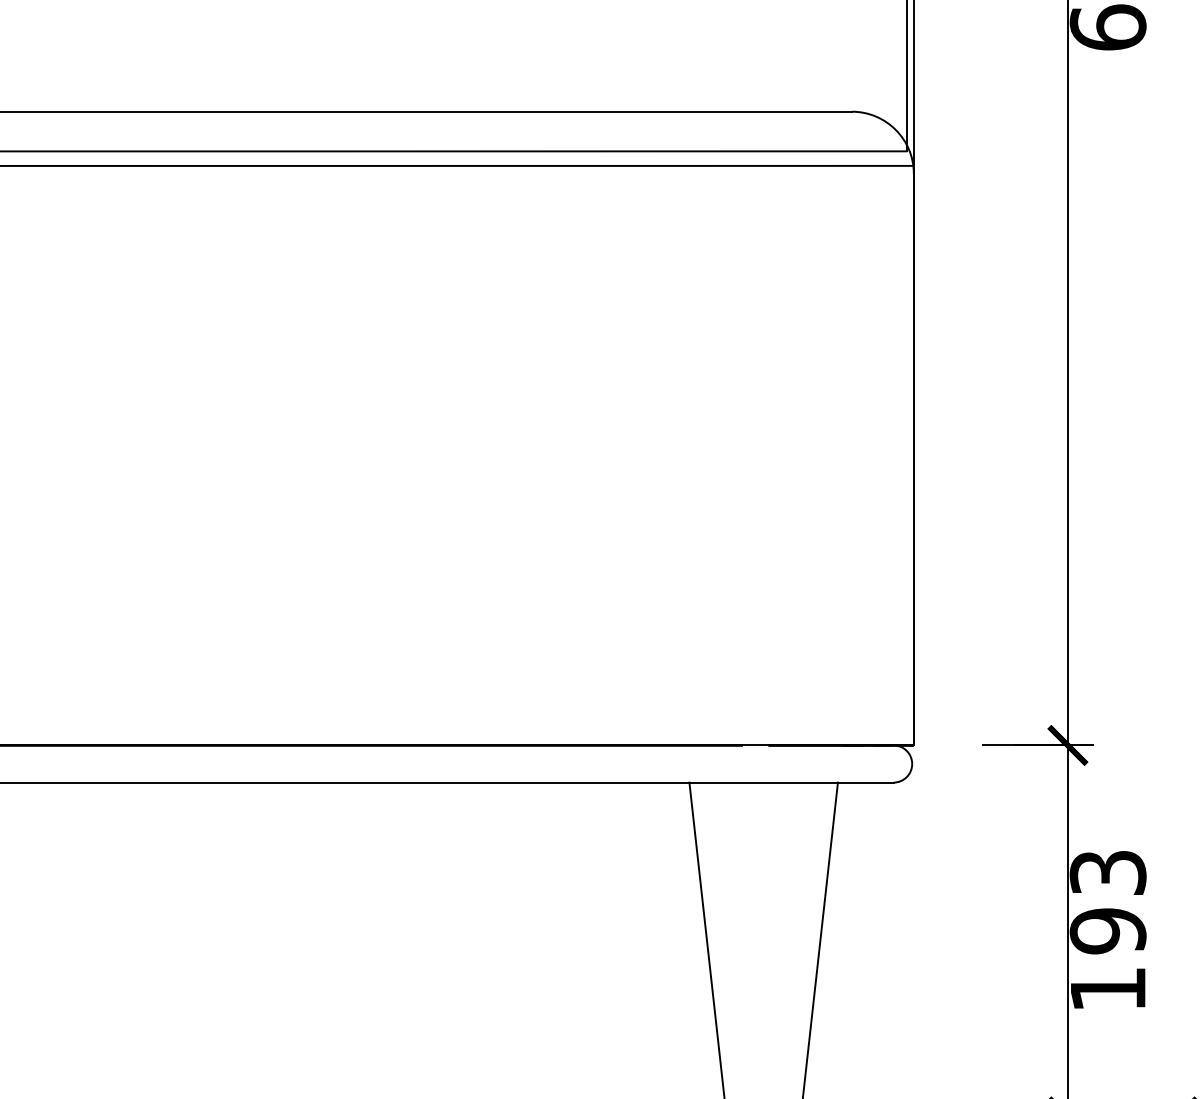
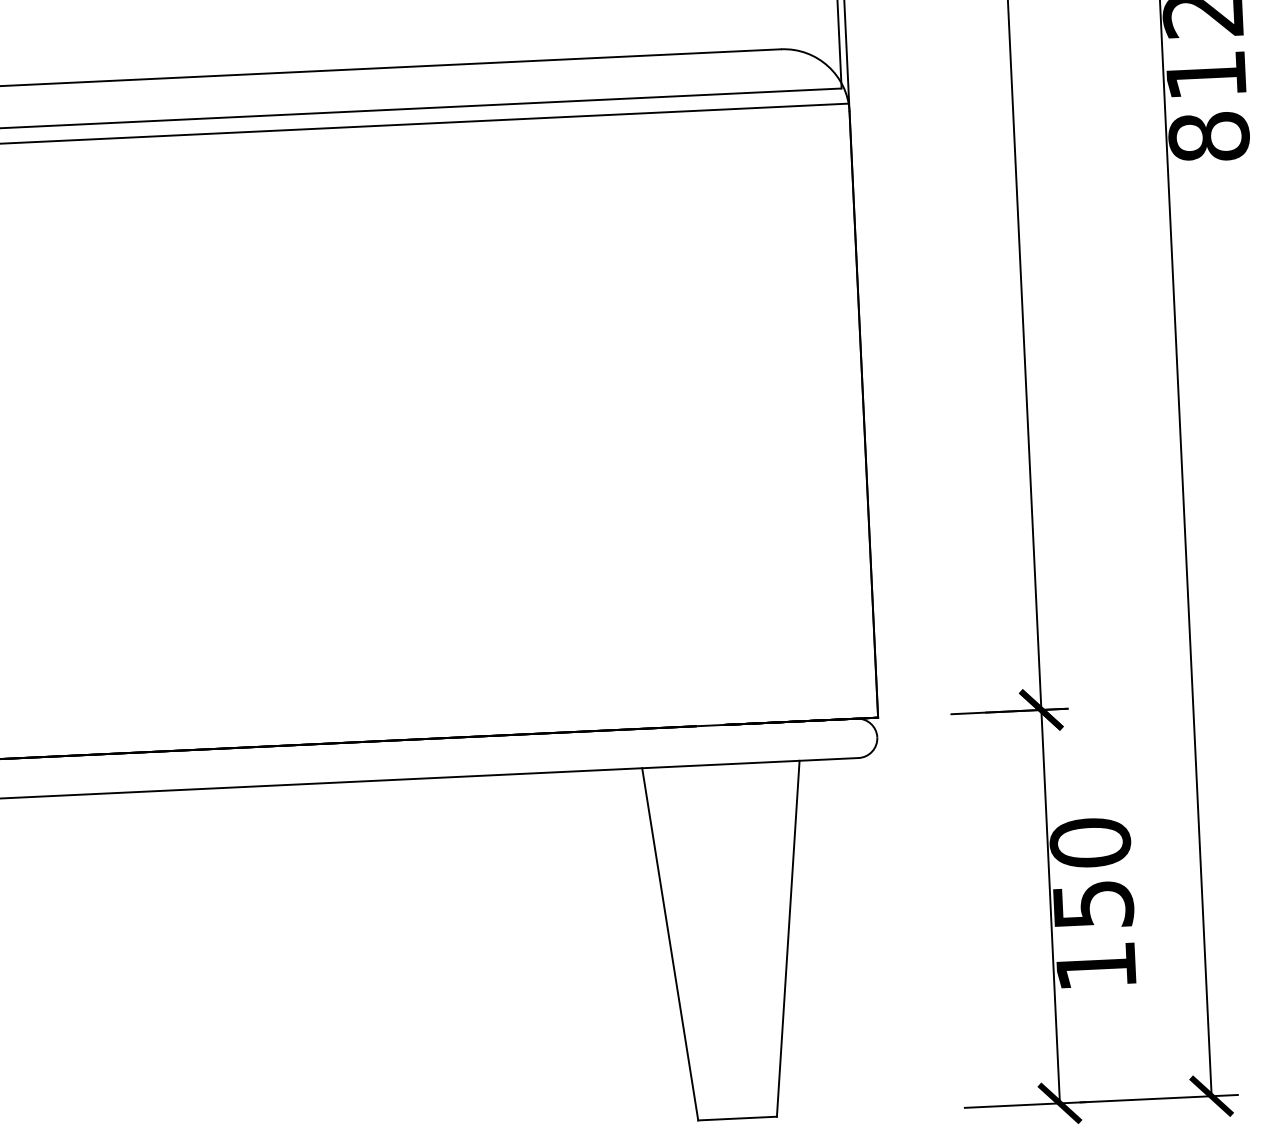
text: (1107, 901) -> (1091, 873), 193 -> 150

